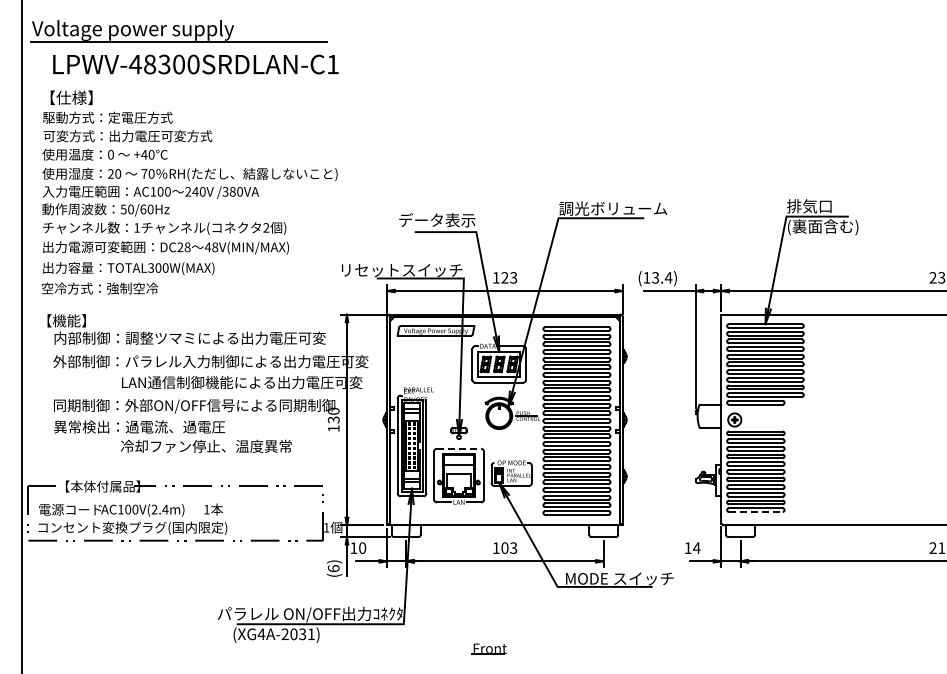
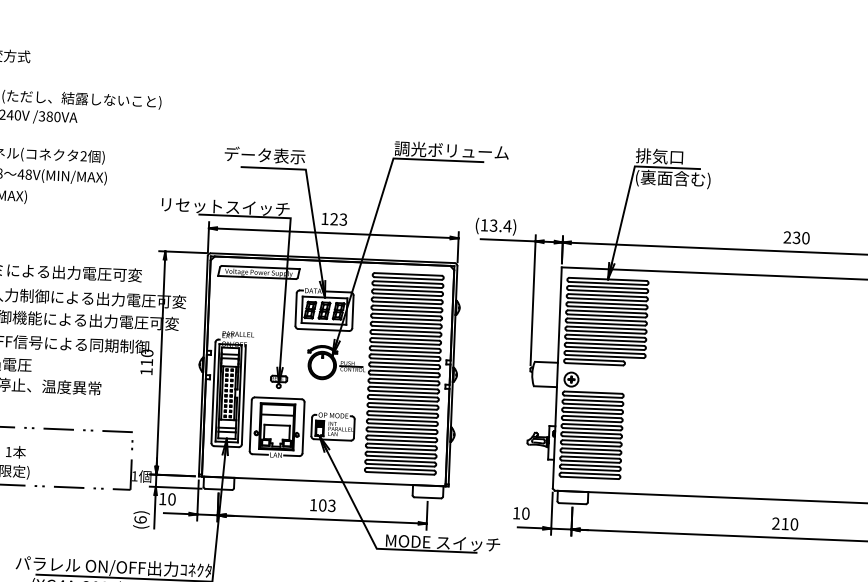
text: (333, 419) -> (146, 361), 130 -> 110
line: (459, 448) -> (278, 398), dashed -> solid
line: (755, 512) -> (589, 478), dashed -> solid
text: (696, 547) -> (525, 512), 14 -> 10

